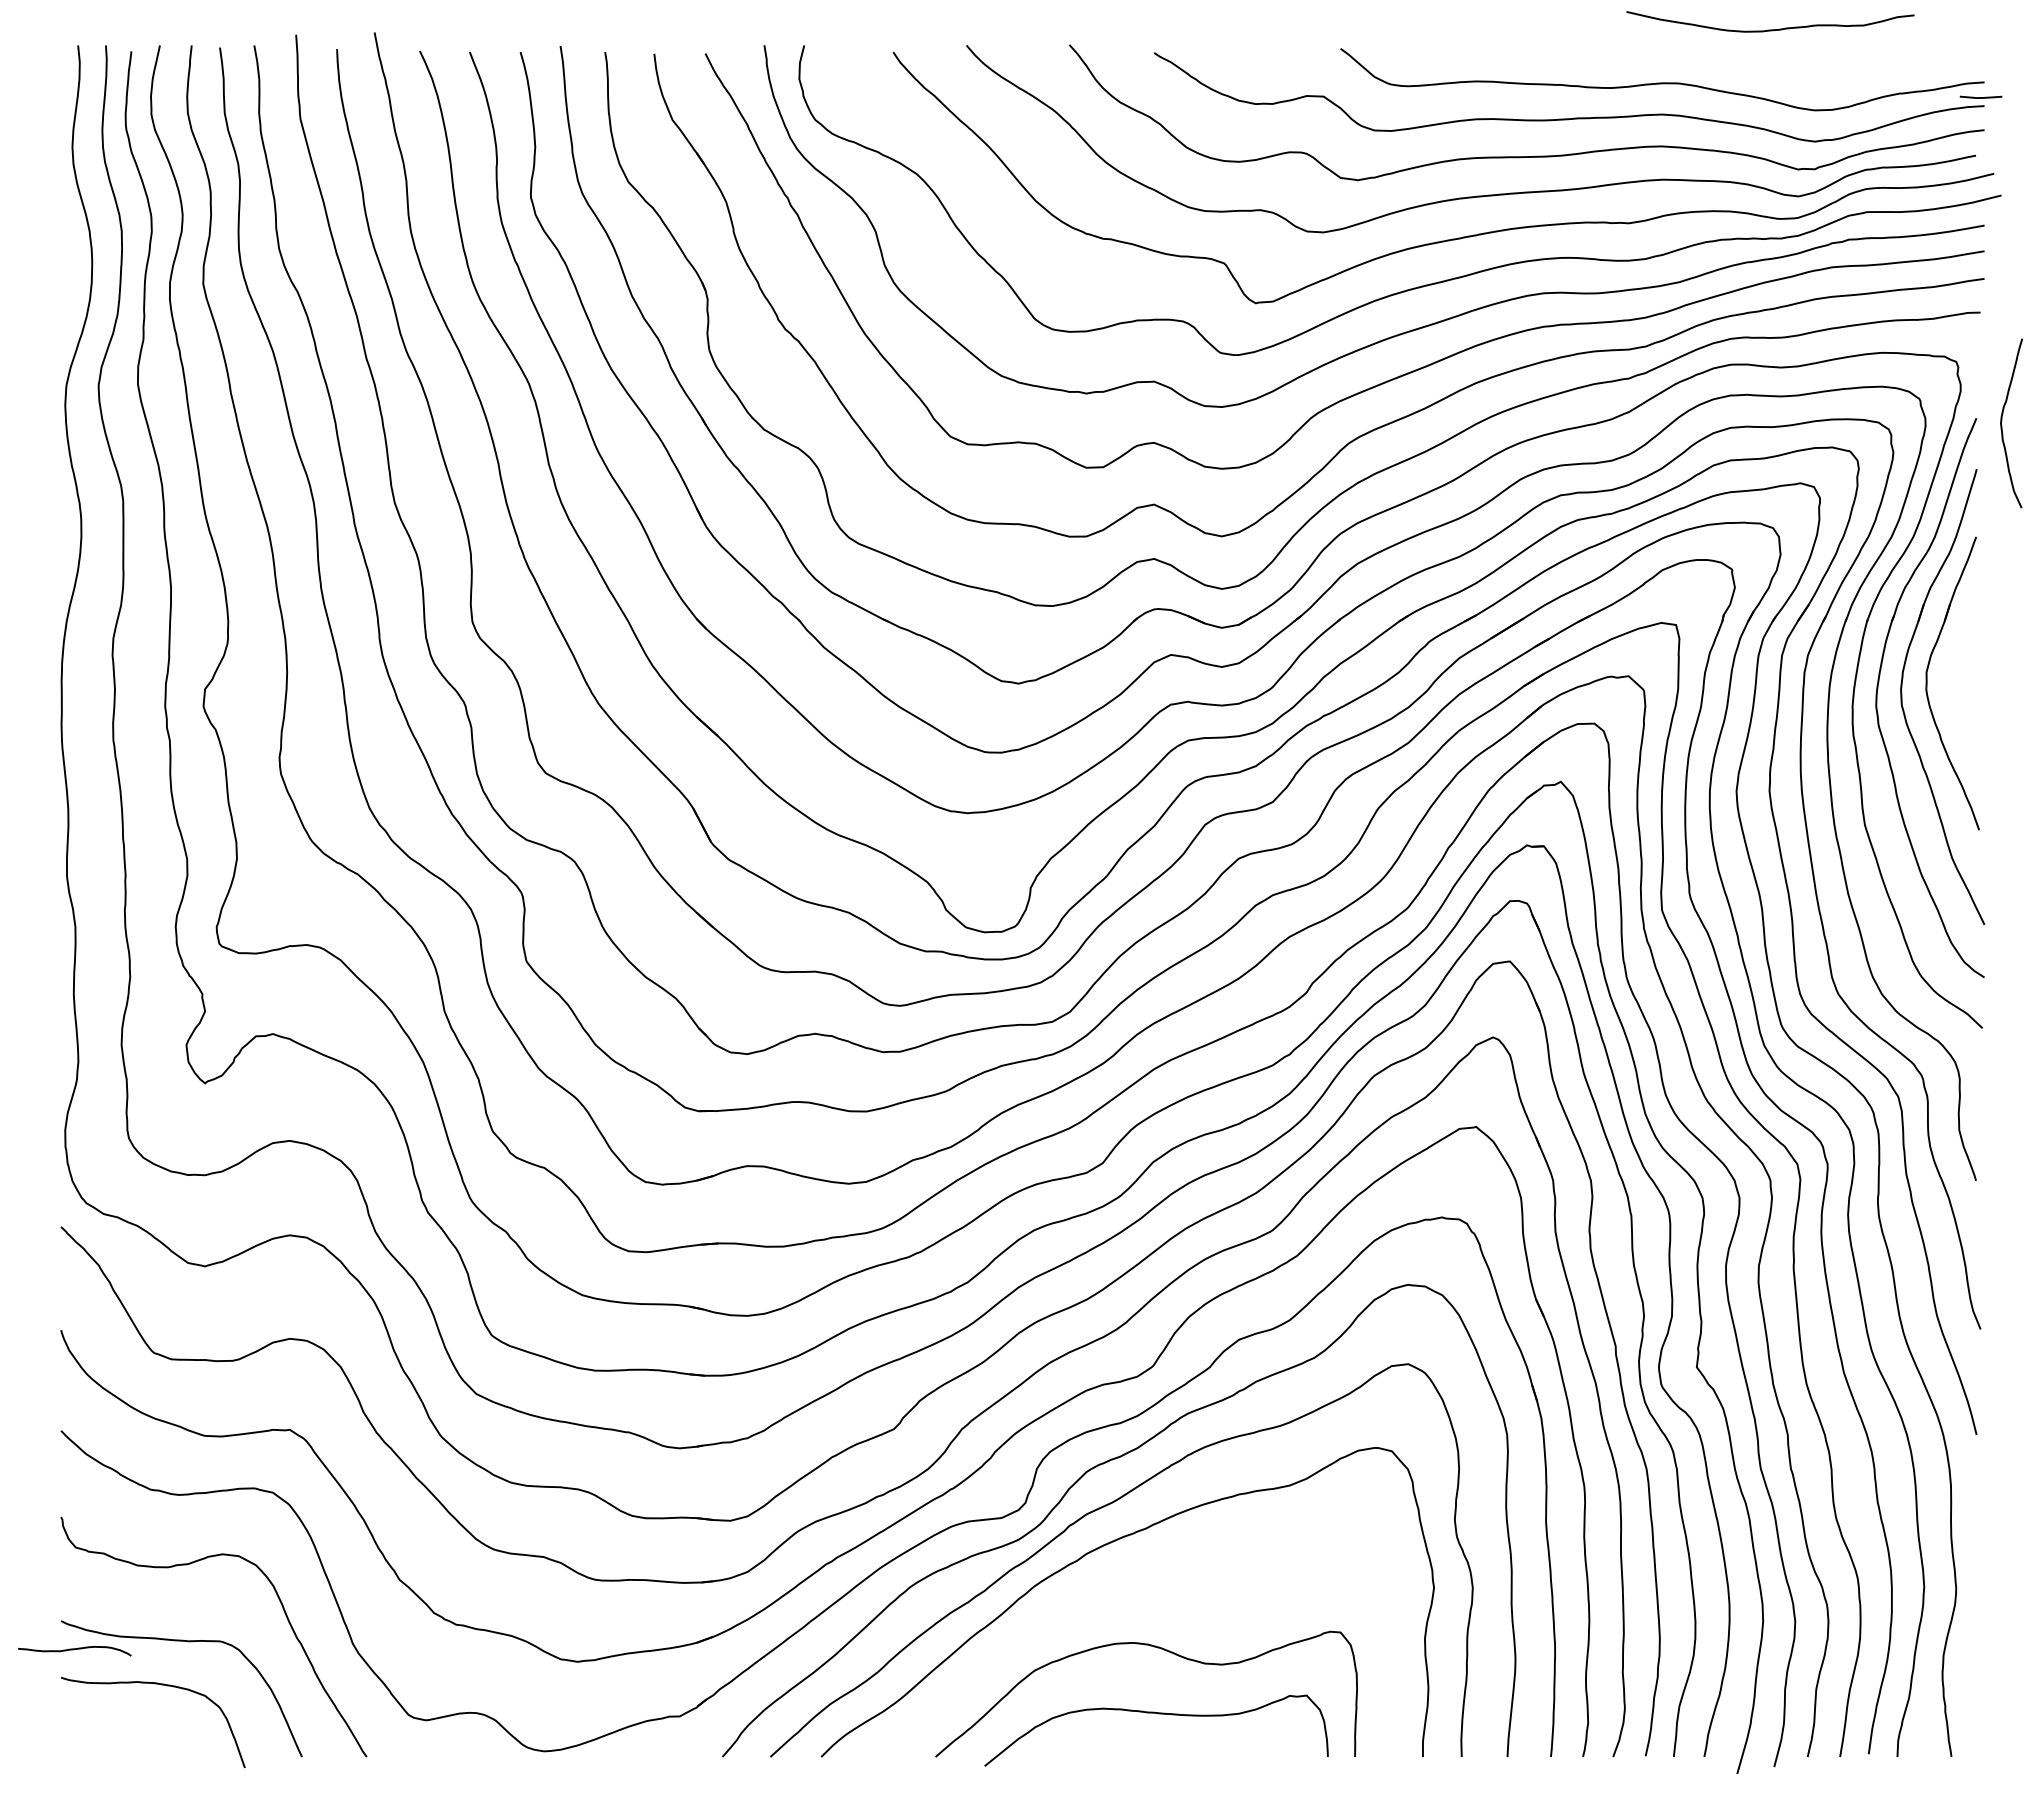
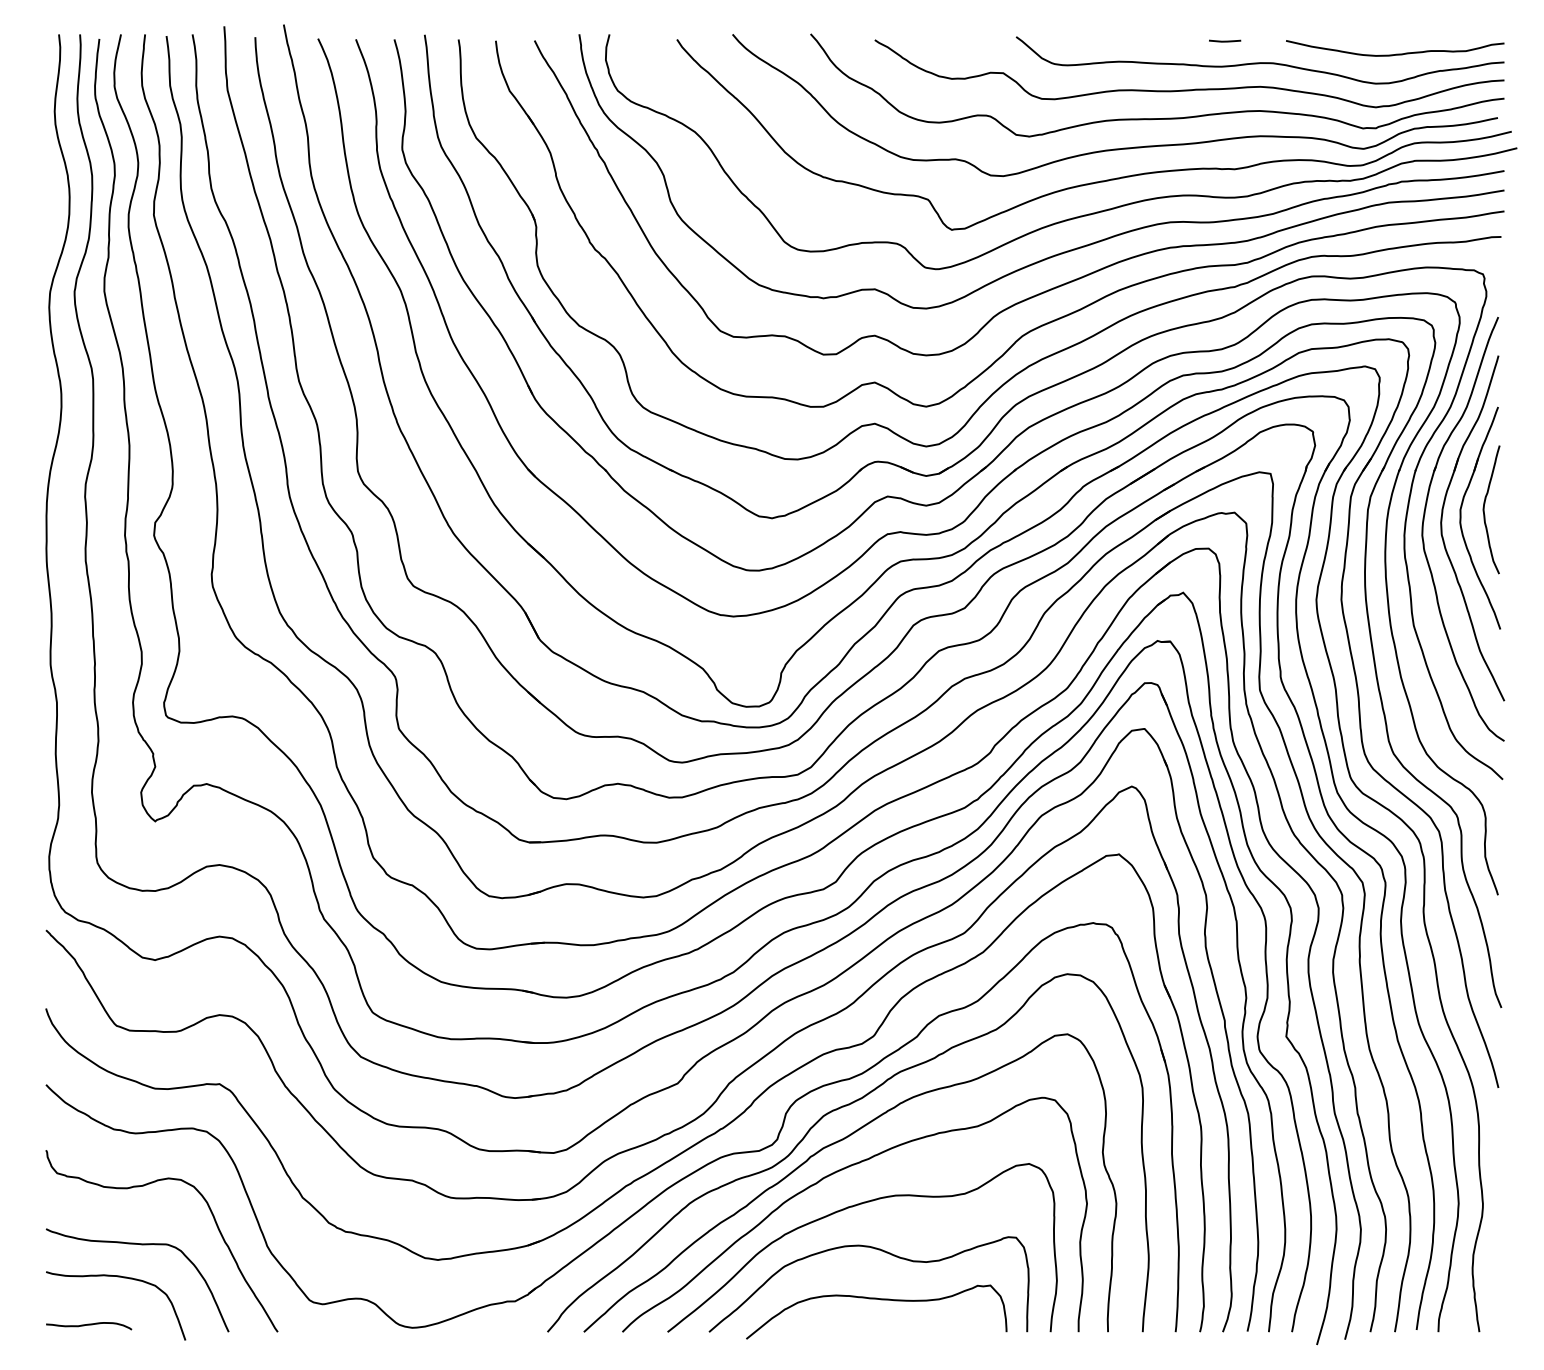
curve: (1770, 29) -> (1395, 54), moved
line: (1980, 97) -> (1224, 41), moved
curve: (2002, 421) -> (1484, 508), moved
curve: (1124, 1592) -> (852, 1207), added
curve: (74, 1650) -> (88, 1325), moved

